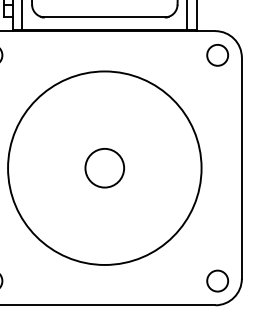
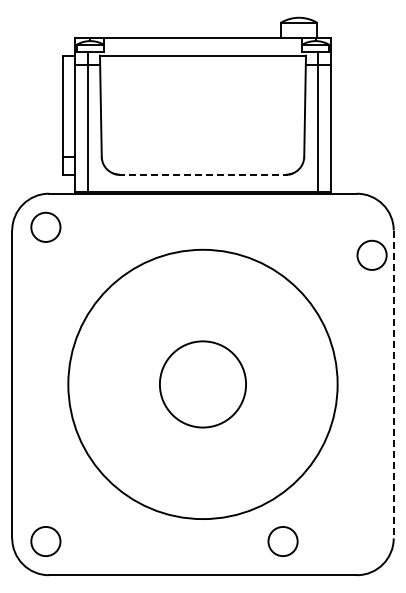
line: (105, 17) -> (203, 174), solid -> dashed
circle: (217, 54) -> (371, 254), moved
circle: (104, 168) -> (202, 384), size x1.6
line: (241, 168) -> (393, 384), solid -> dashed
circle: (217, 281) -> (282, 541), moved

